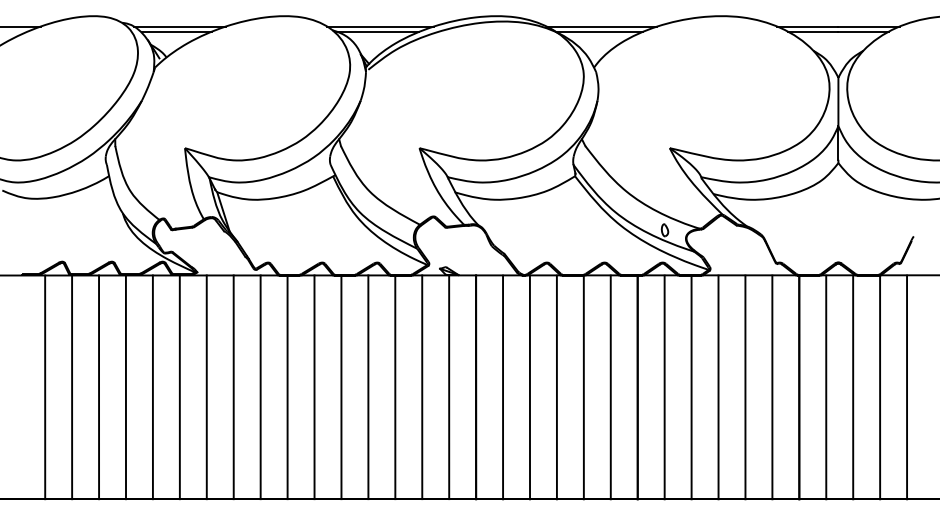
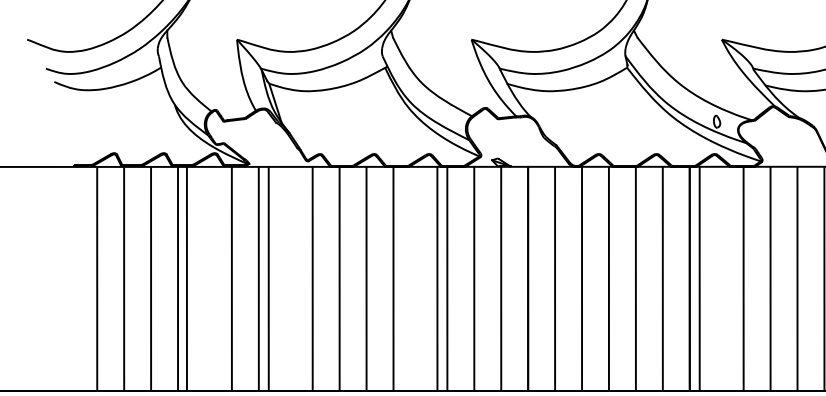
line: (152, 387) -> (186, 278), moved
line: (233, 387) -> (268, 278), moved
line: (368, 387) -> (437, 278), moved
line: (664, 387) -> (699, 278), moved

